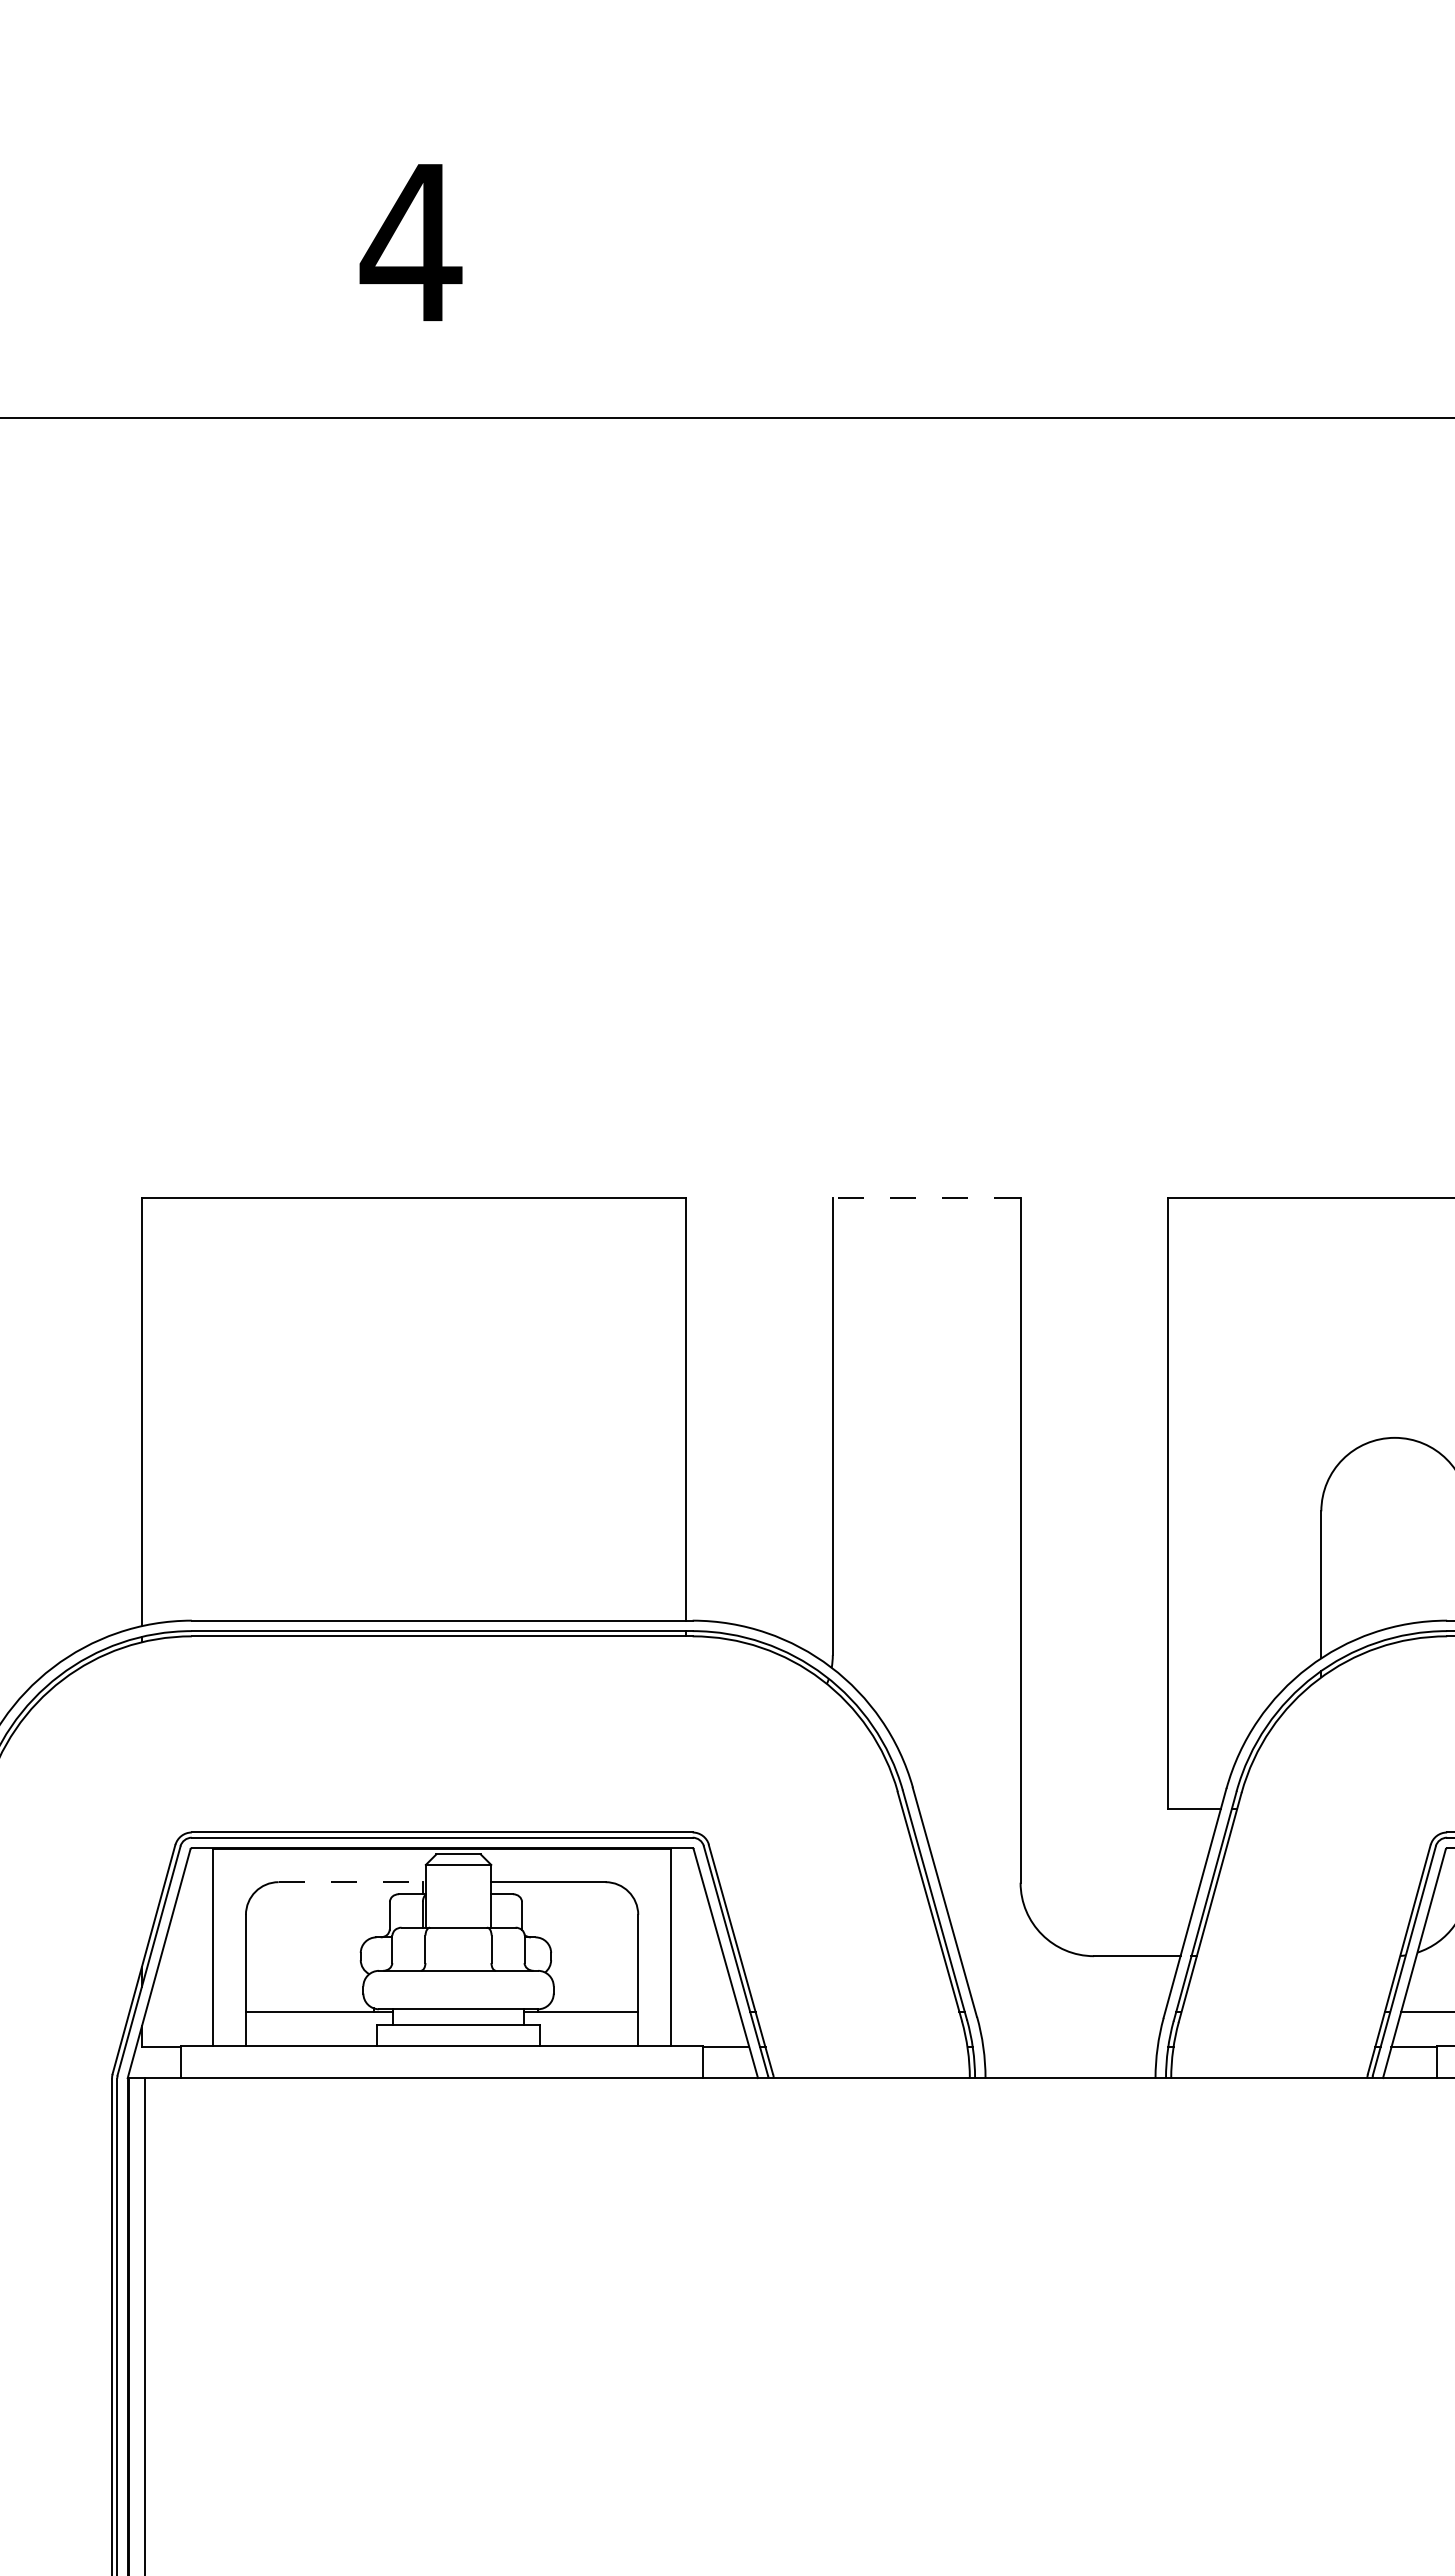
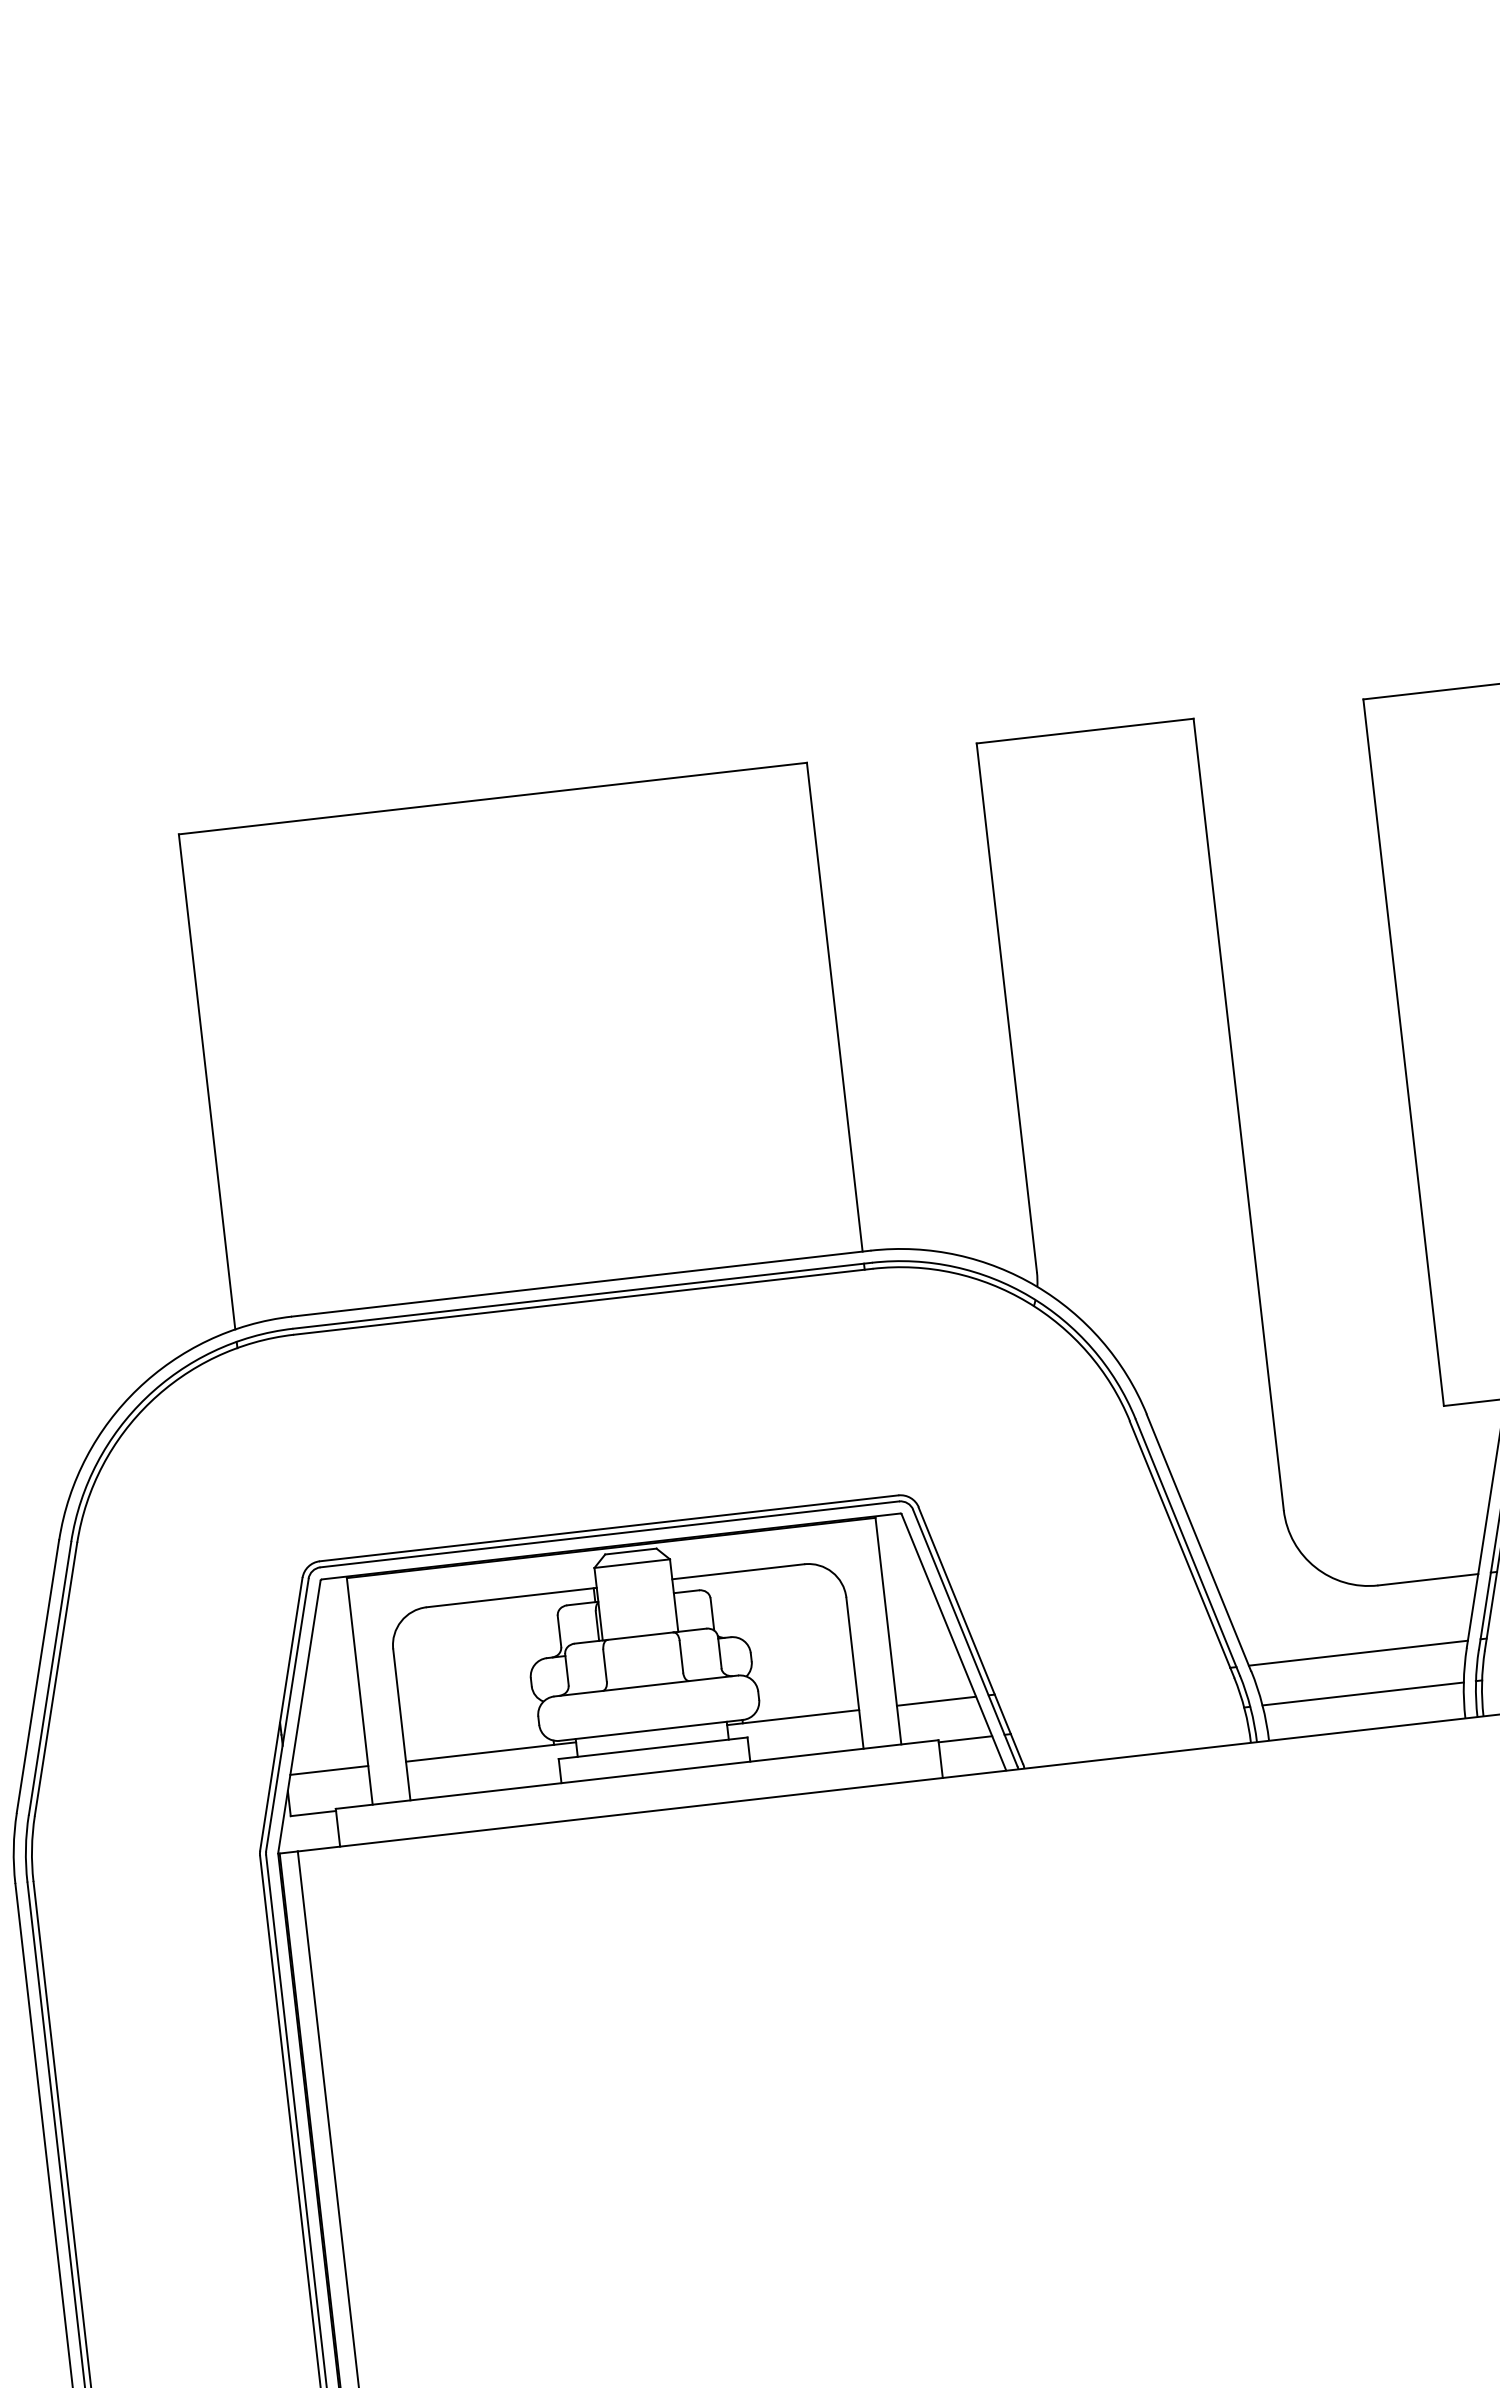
line: (926, 1197) -> (1084, 731), dashed -> solid
line: (352, 1882) -> (512, 1597), dashed -> solid
line: (179, 2012) -> (329, 1770), added
line: (704, 2012) -> (935, 1701), added
line: (1070, 2012) -> (1358, 1653), added
line: (1070, 2047) -> (1363, 1694), added

